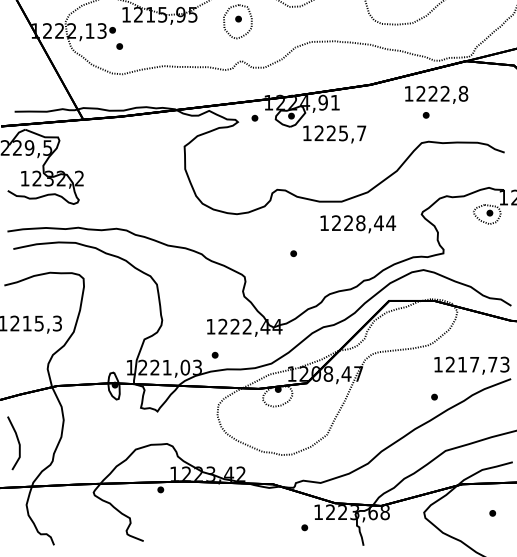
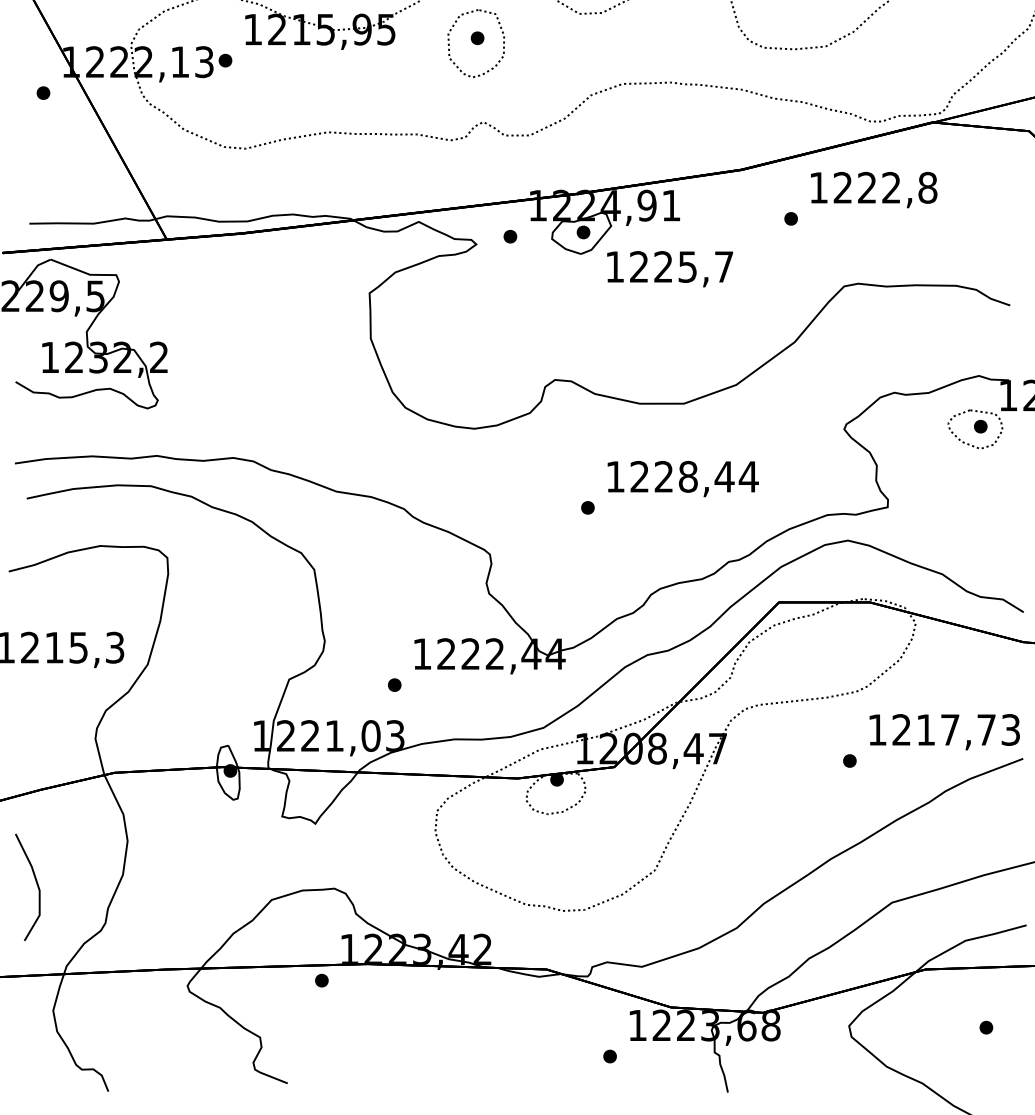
part: (119, 46) -> (43, 93), moved
part: (425, 115) -> (789, 219), moved
text: (358, 224) -> (683, 479), moved
part: (214, 354) -> (393, 683), moved
part: (434, 396) -> (849, 759), moved

